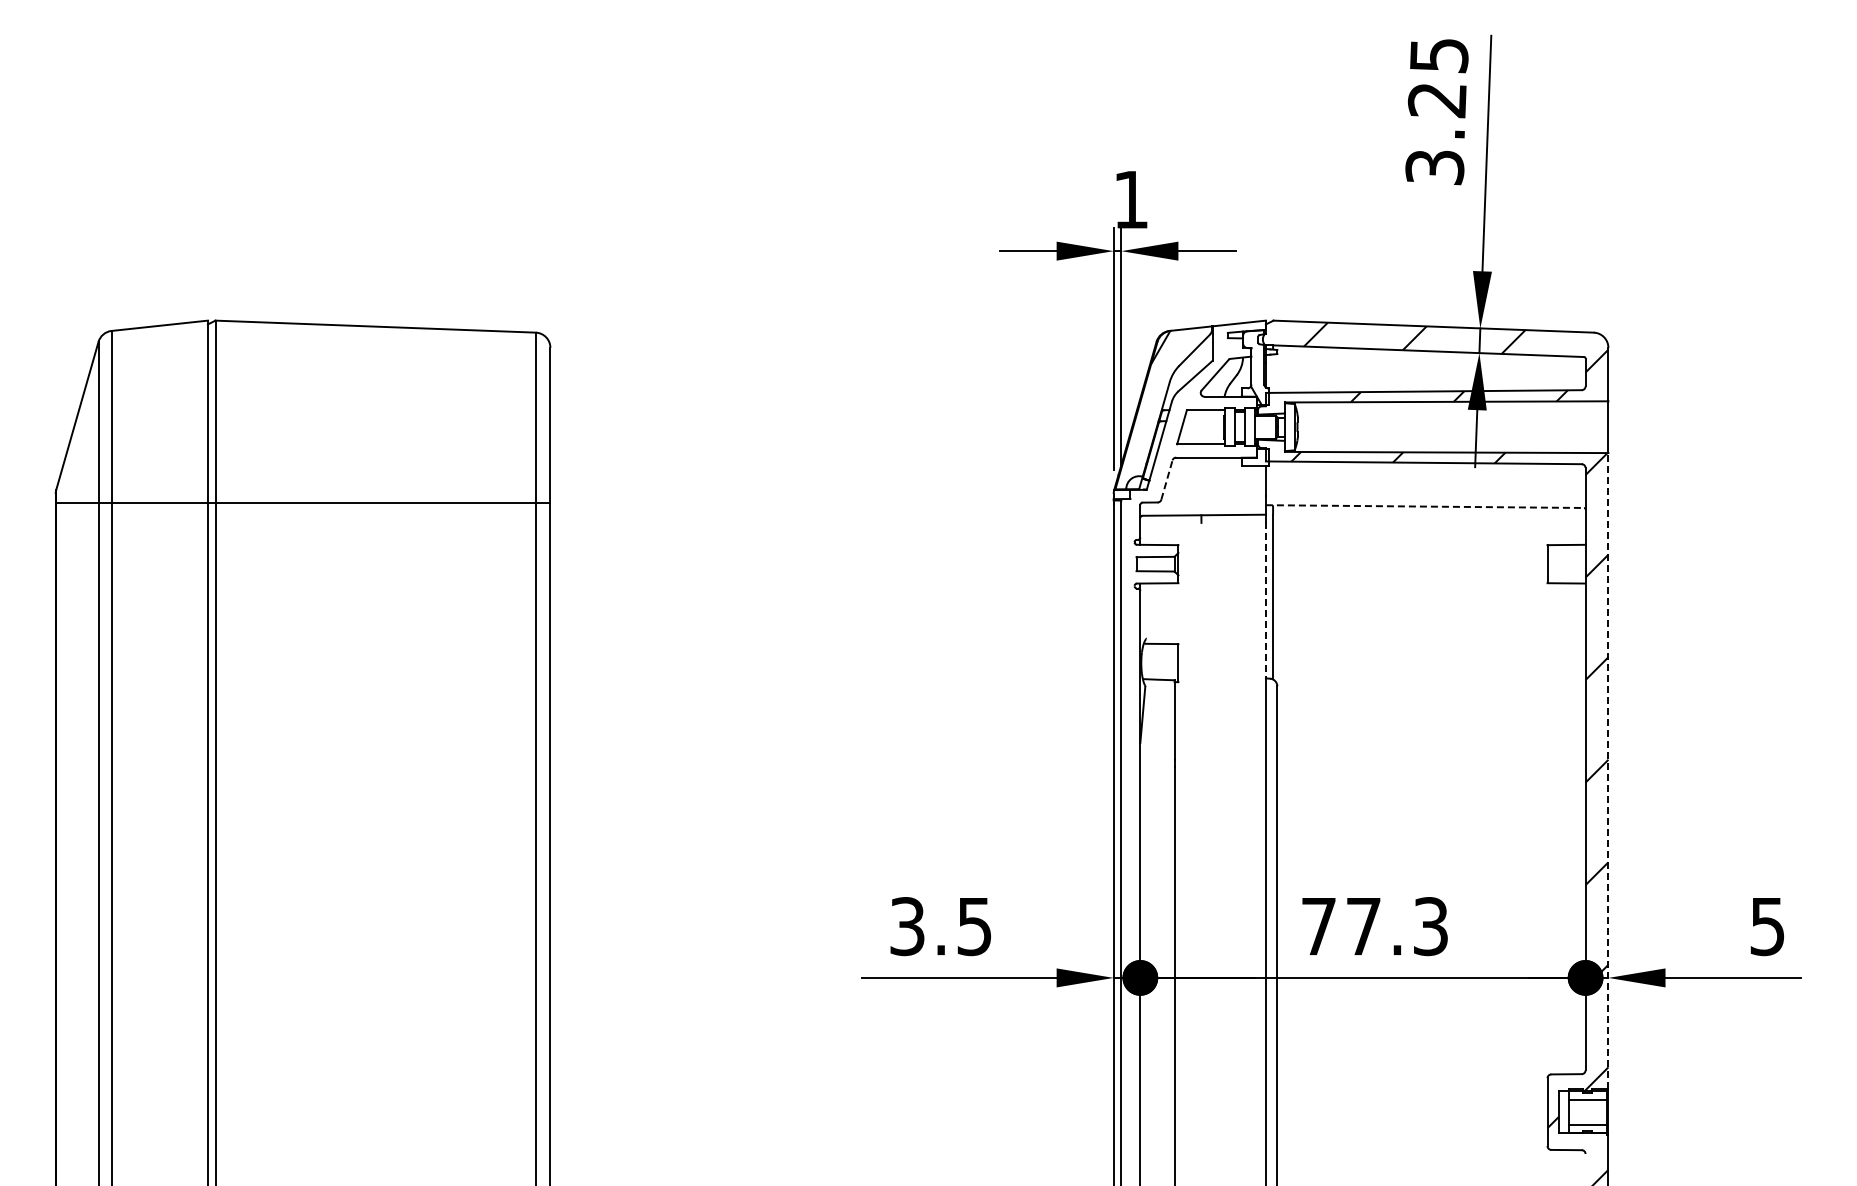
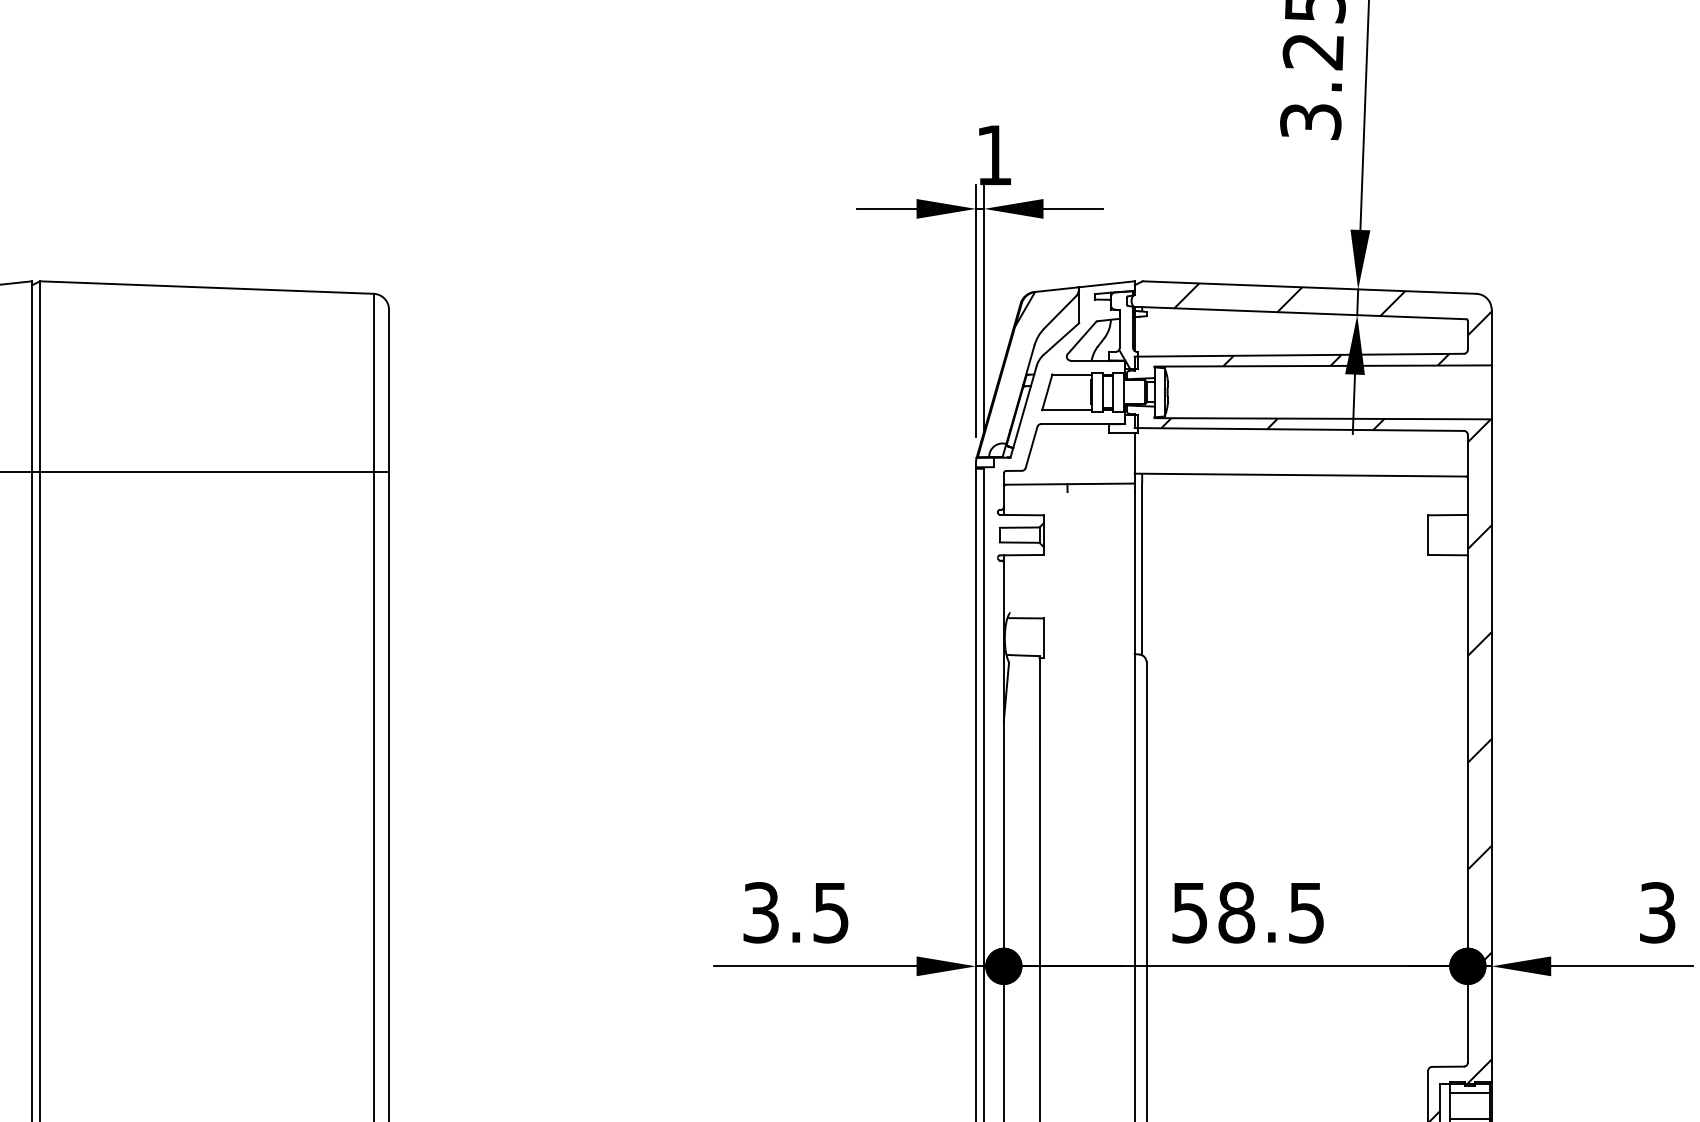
line: (1167, 479) -> (1032, 446), dashed -> solid
line: (1425, 506) -> (1301, 475), dashed -> solid
line: (1265, 600) -> (1134, 572), dashed -> solid
line: (1608, 770) -> (1491, 750), dashed -> solid
text: (1374, 926) -> (1247, 912), 77.3 -> 58.5
text: (1767, 926) -> (1657, 912), 5 -> 3

